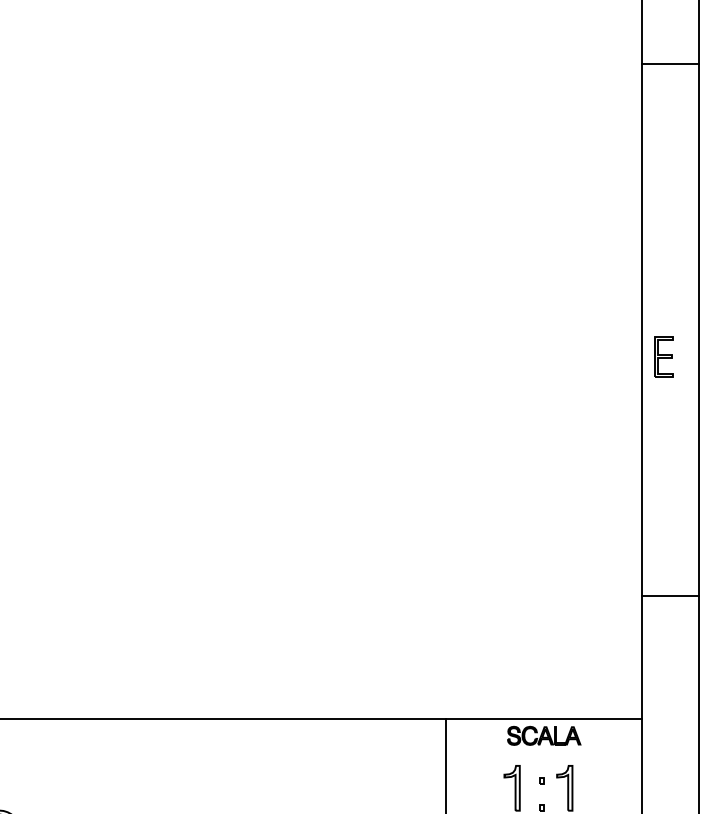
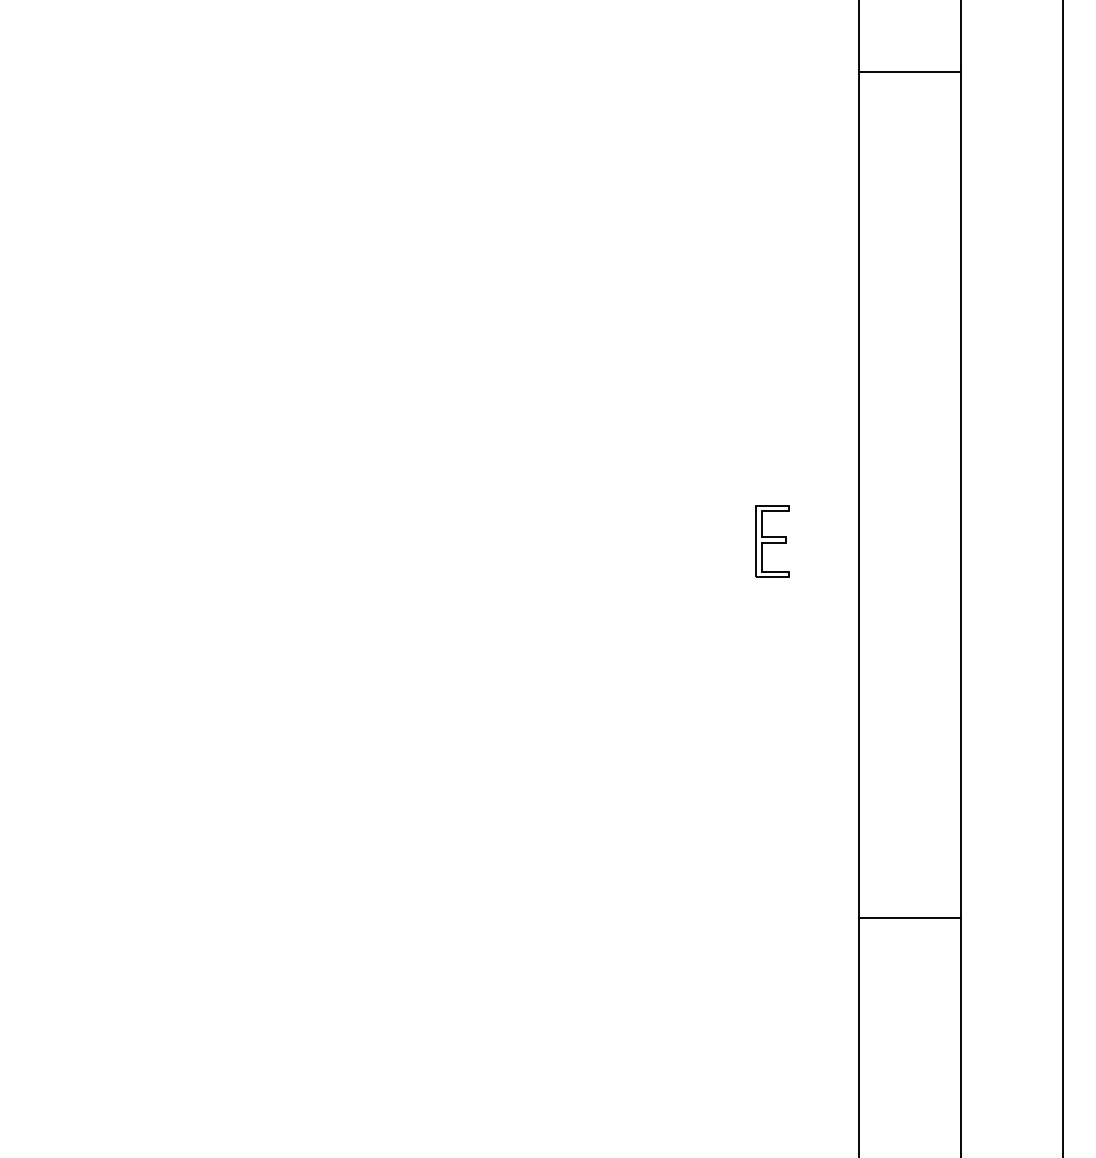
line: (670, 64) -> (910, 72), moved
part: (663, 356) -> (771, 540), moved
line: (670, 596) -> (910, 918), moved

